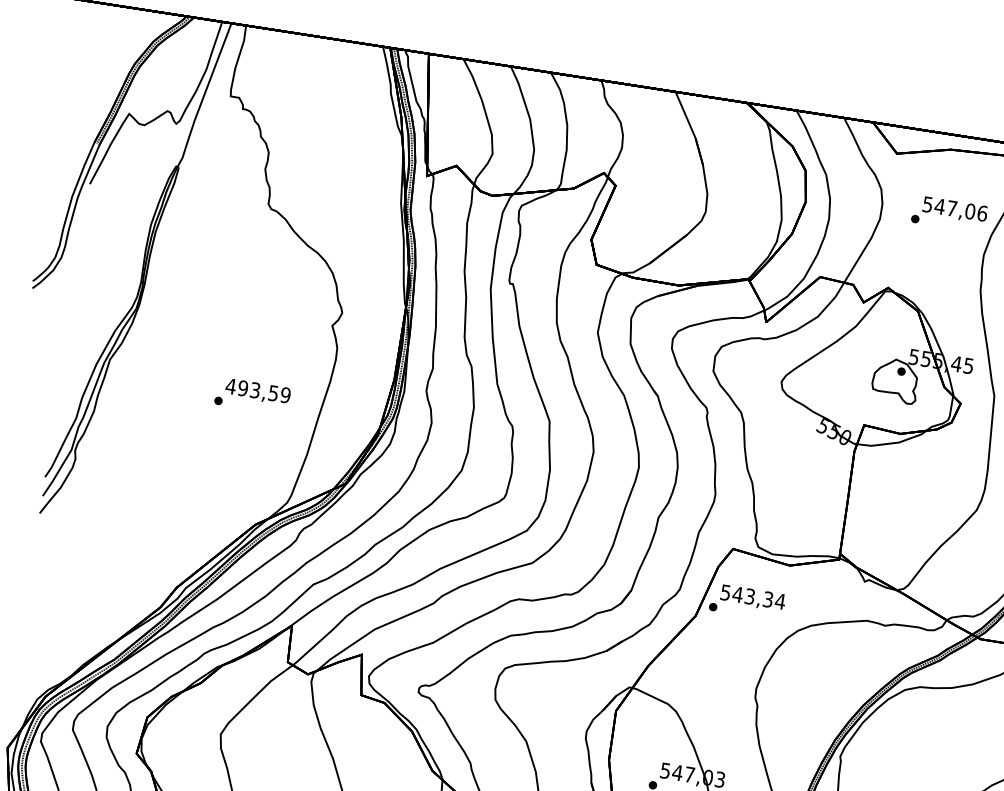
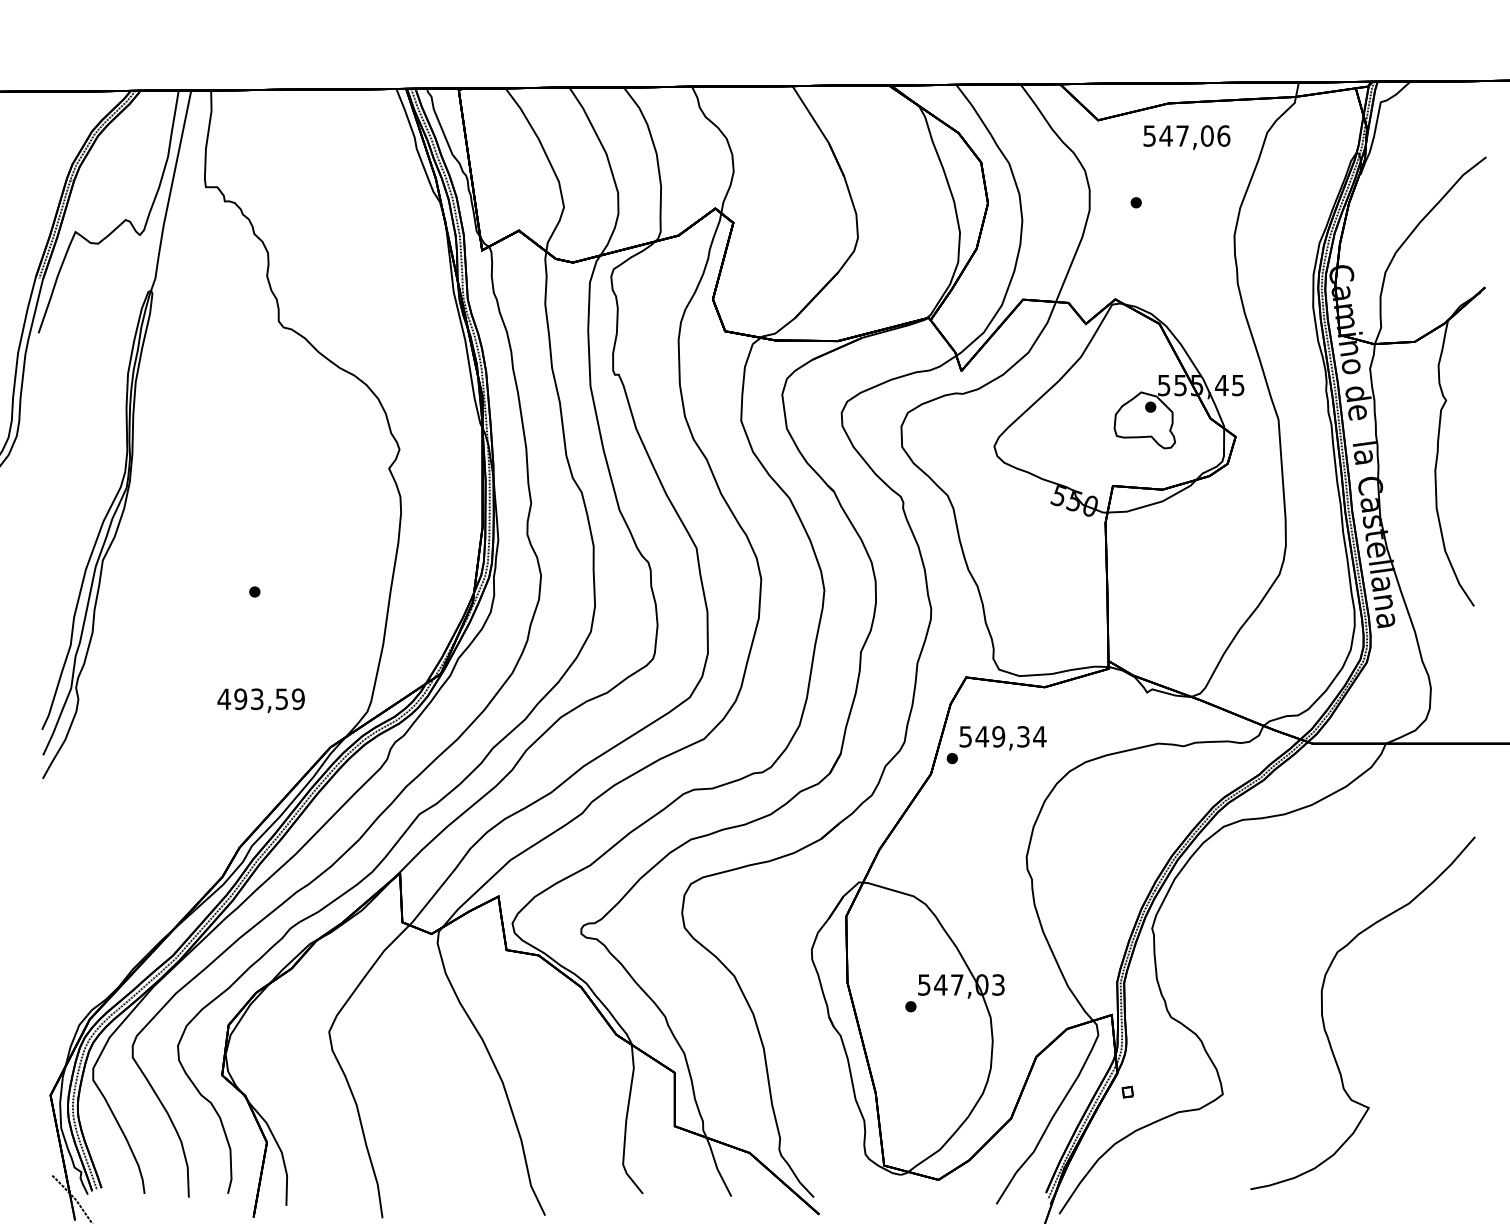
text: (954, 210) -> (1186, 137), moved
text: (257, 391) -> (260, 700), moved
text: (749, 596) -> (998, 736), 543,34 -> 549,34

